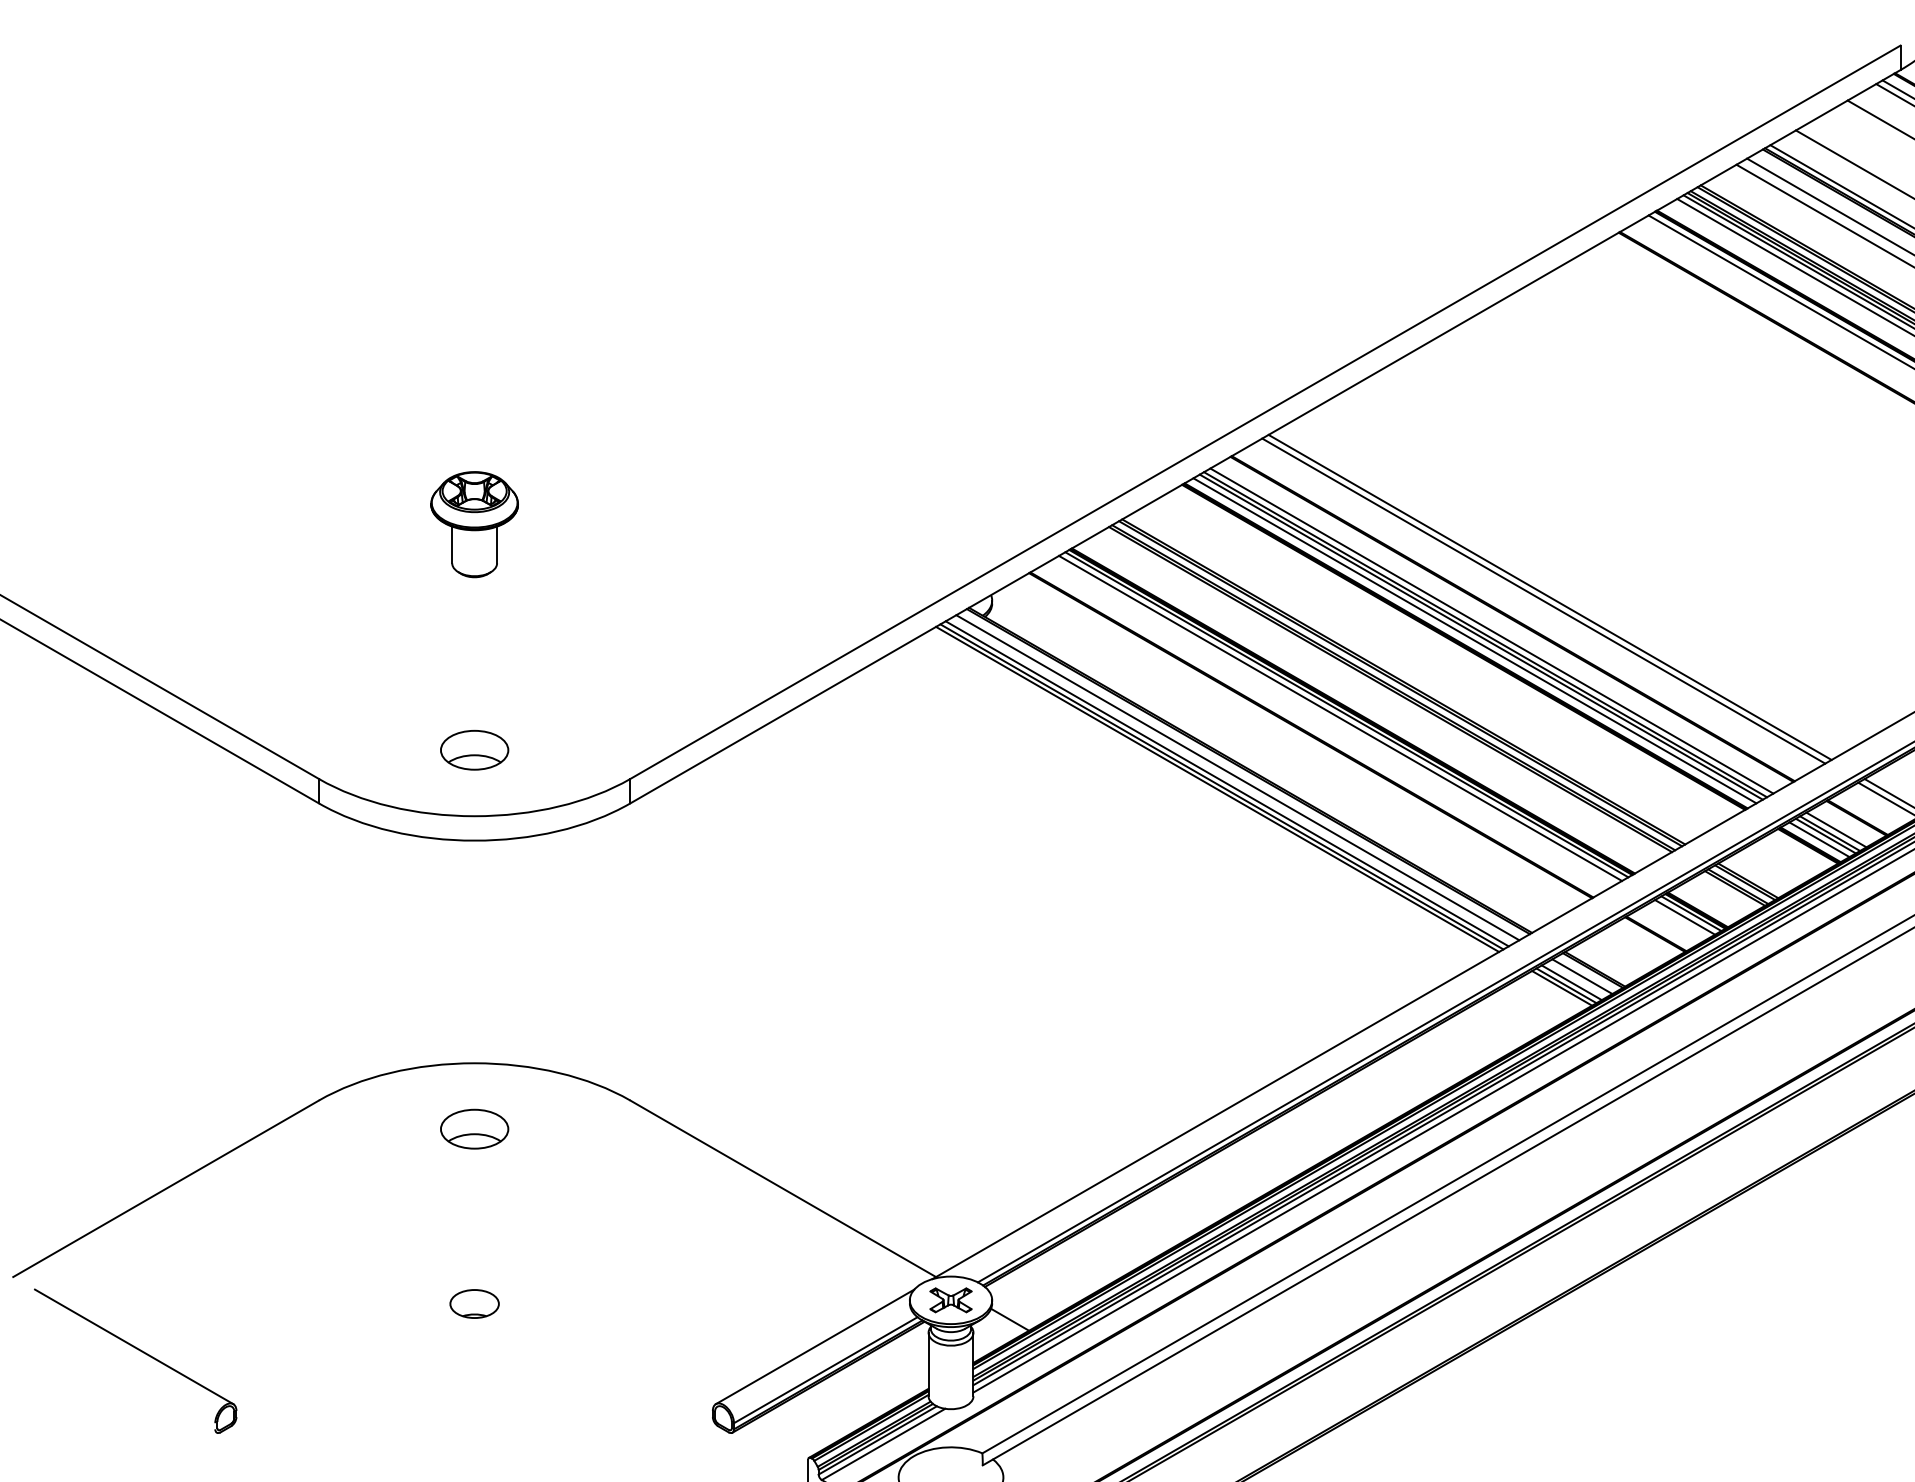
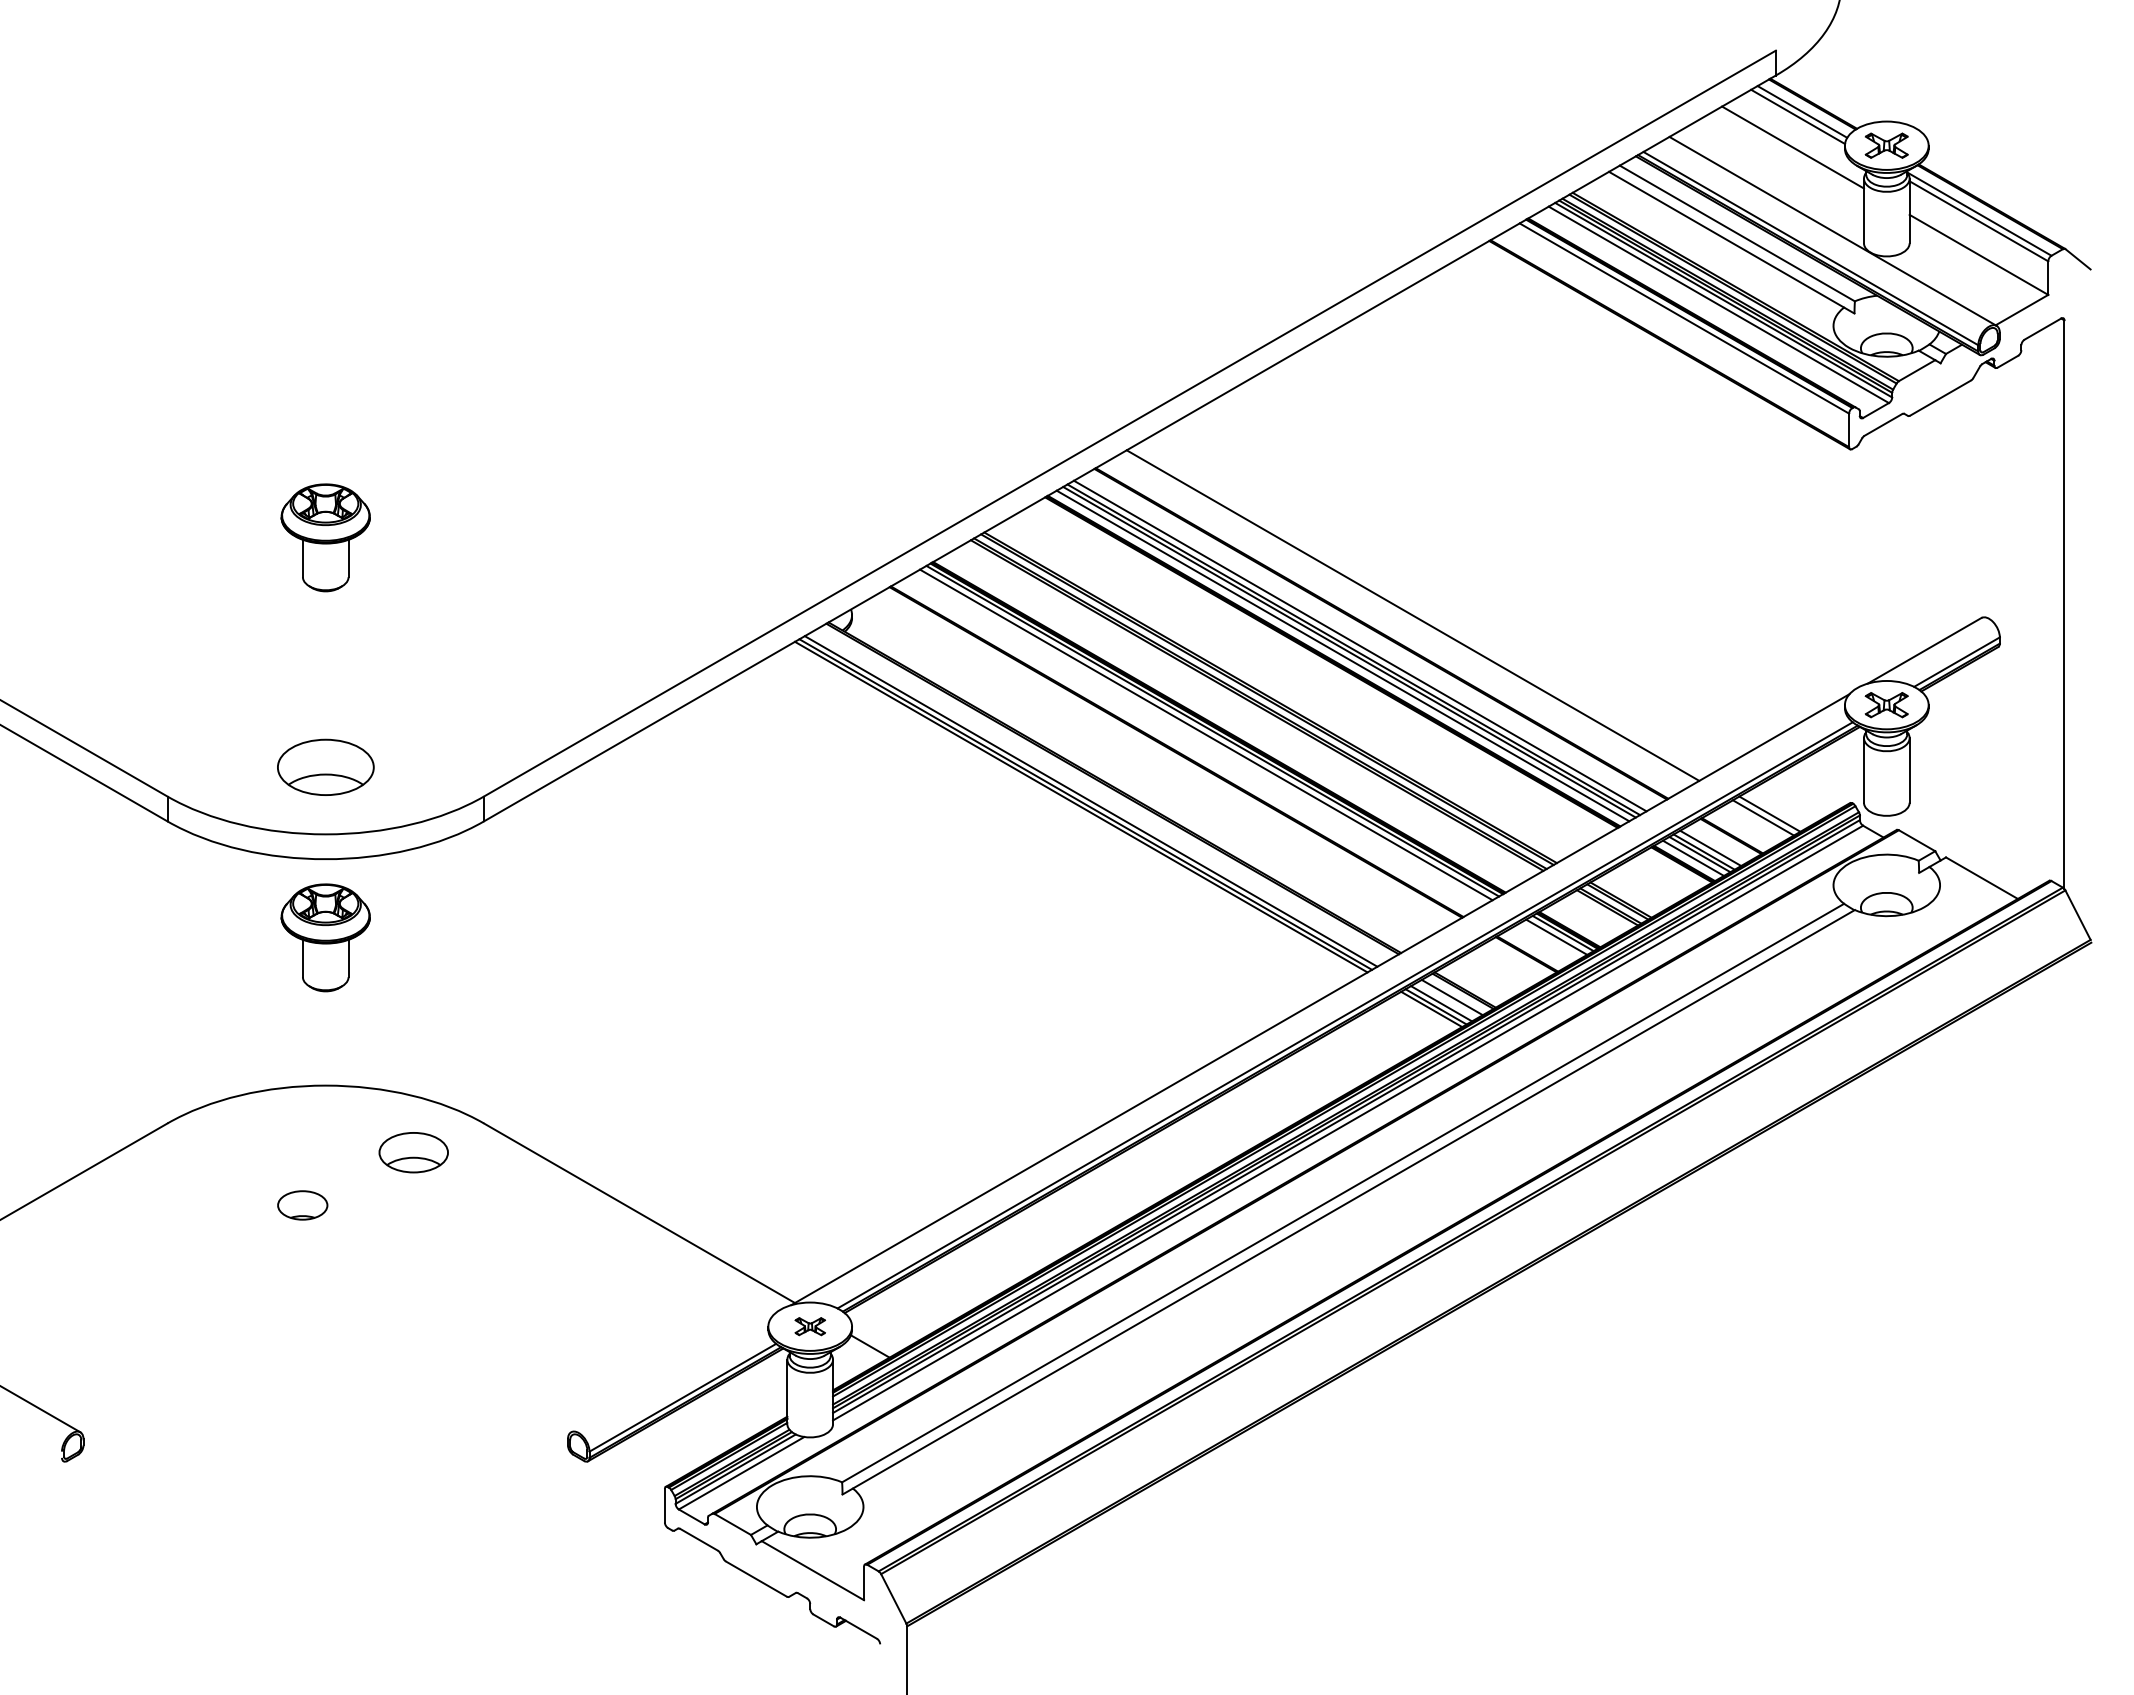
line: (1550, 597) -> (1419, 611), removed
part: (474, 749) -> (325, 766), size x1.4
line: (1237, 777) -> (1101, 794), removed
part: (474, 917) -> (325, 937), added
part: (474, 1129) -> (413, 1152), moved
part: (951, 1300) -> (810, 1326), size x0.7
part: (474, 1304) -> (302, 1205), moved
line: (814, 1346) -> (671, 1373), removed

